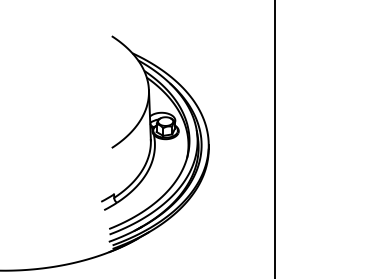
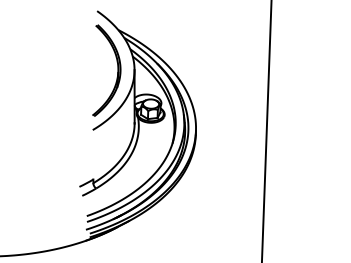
part: (132, 91) -> (117, 70), added

